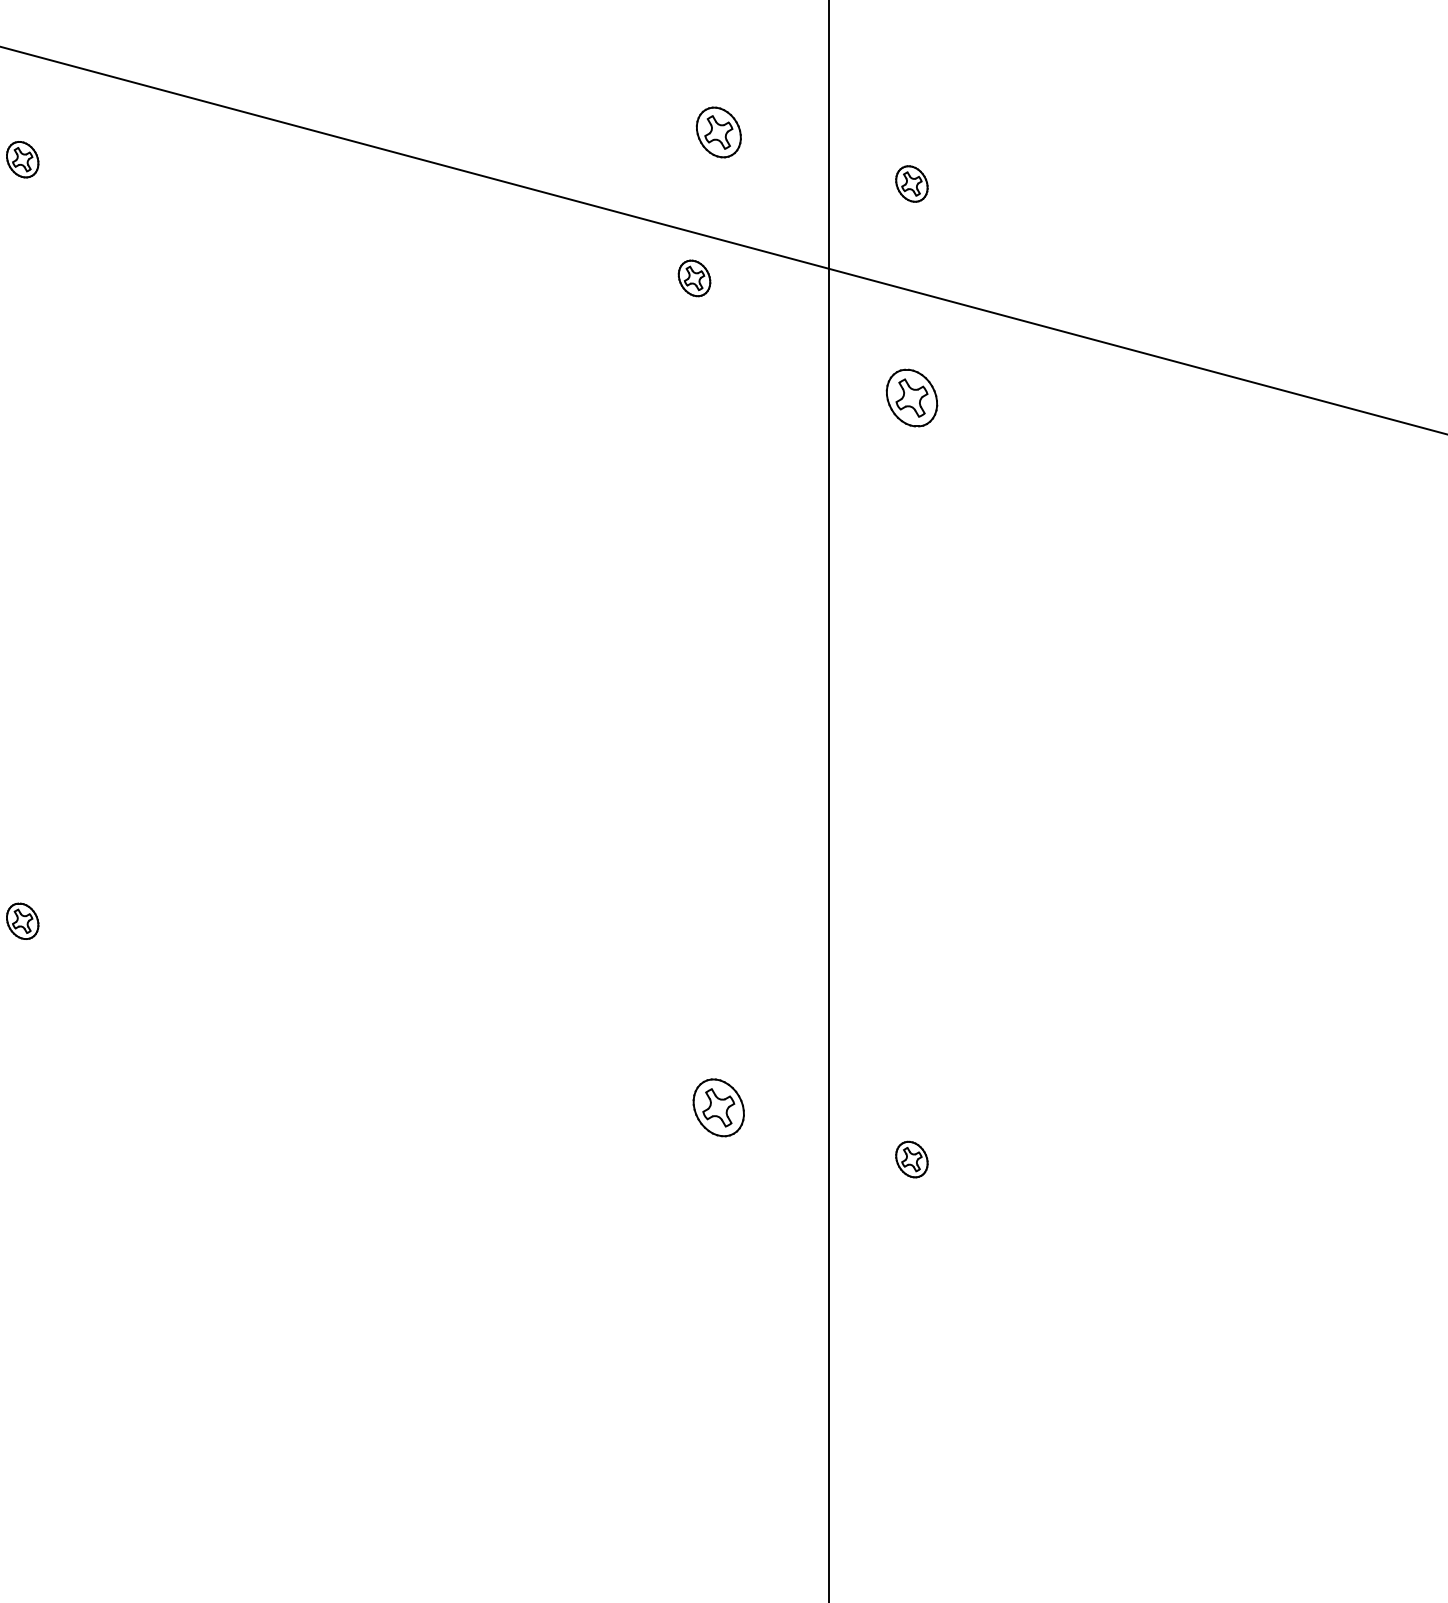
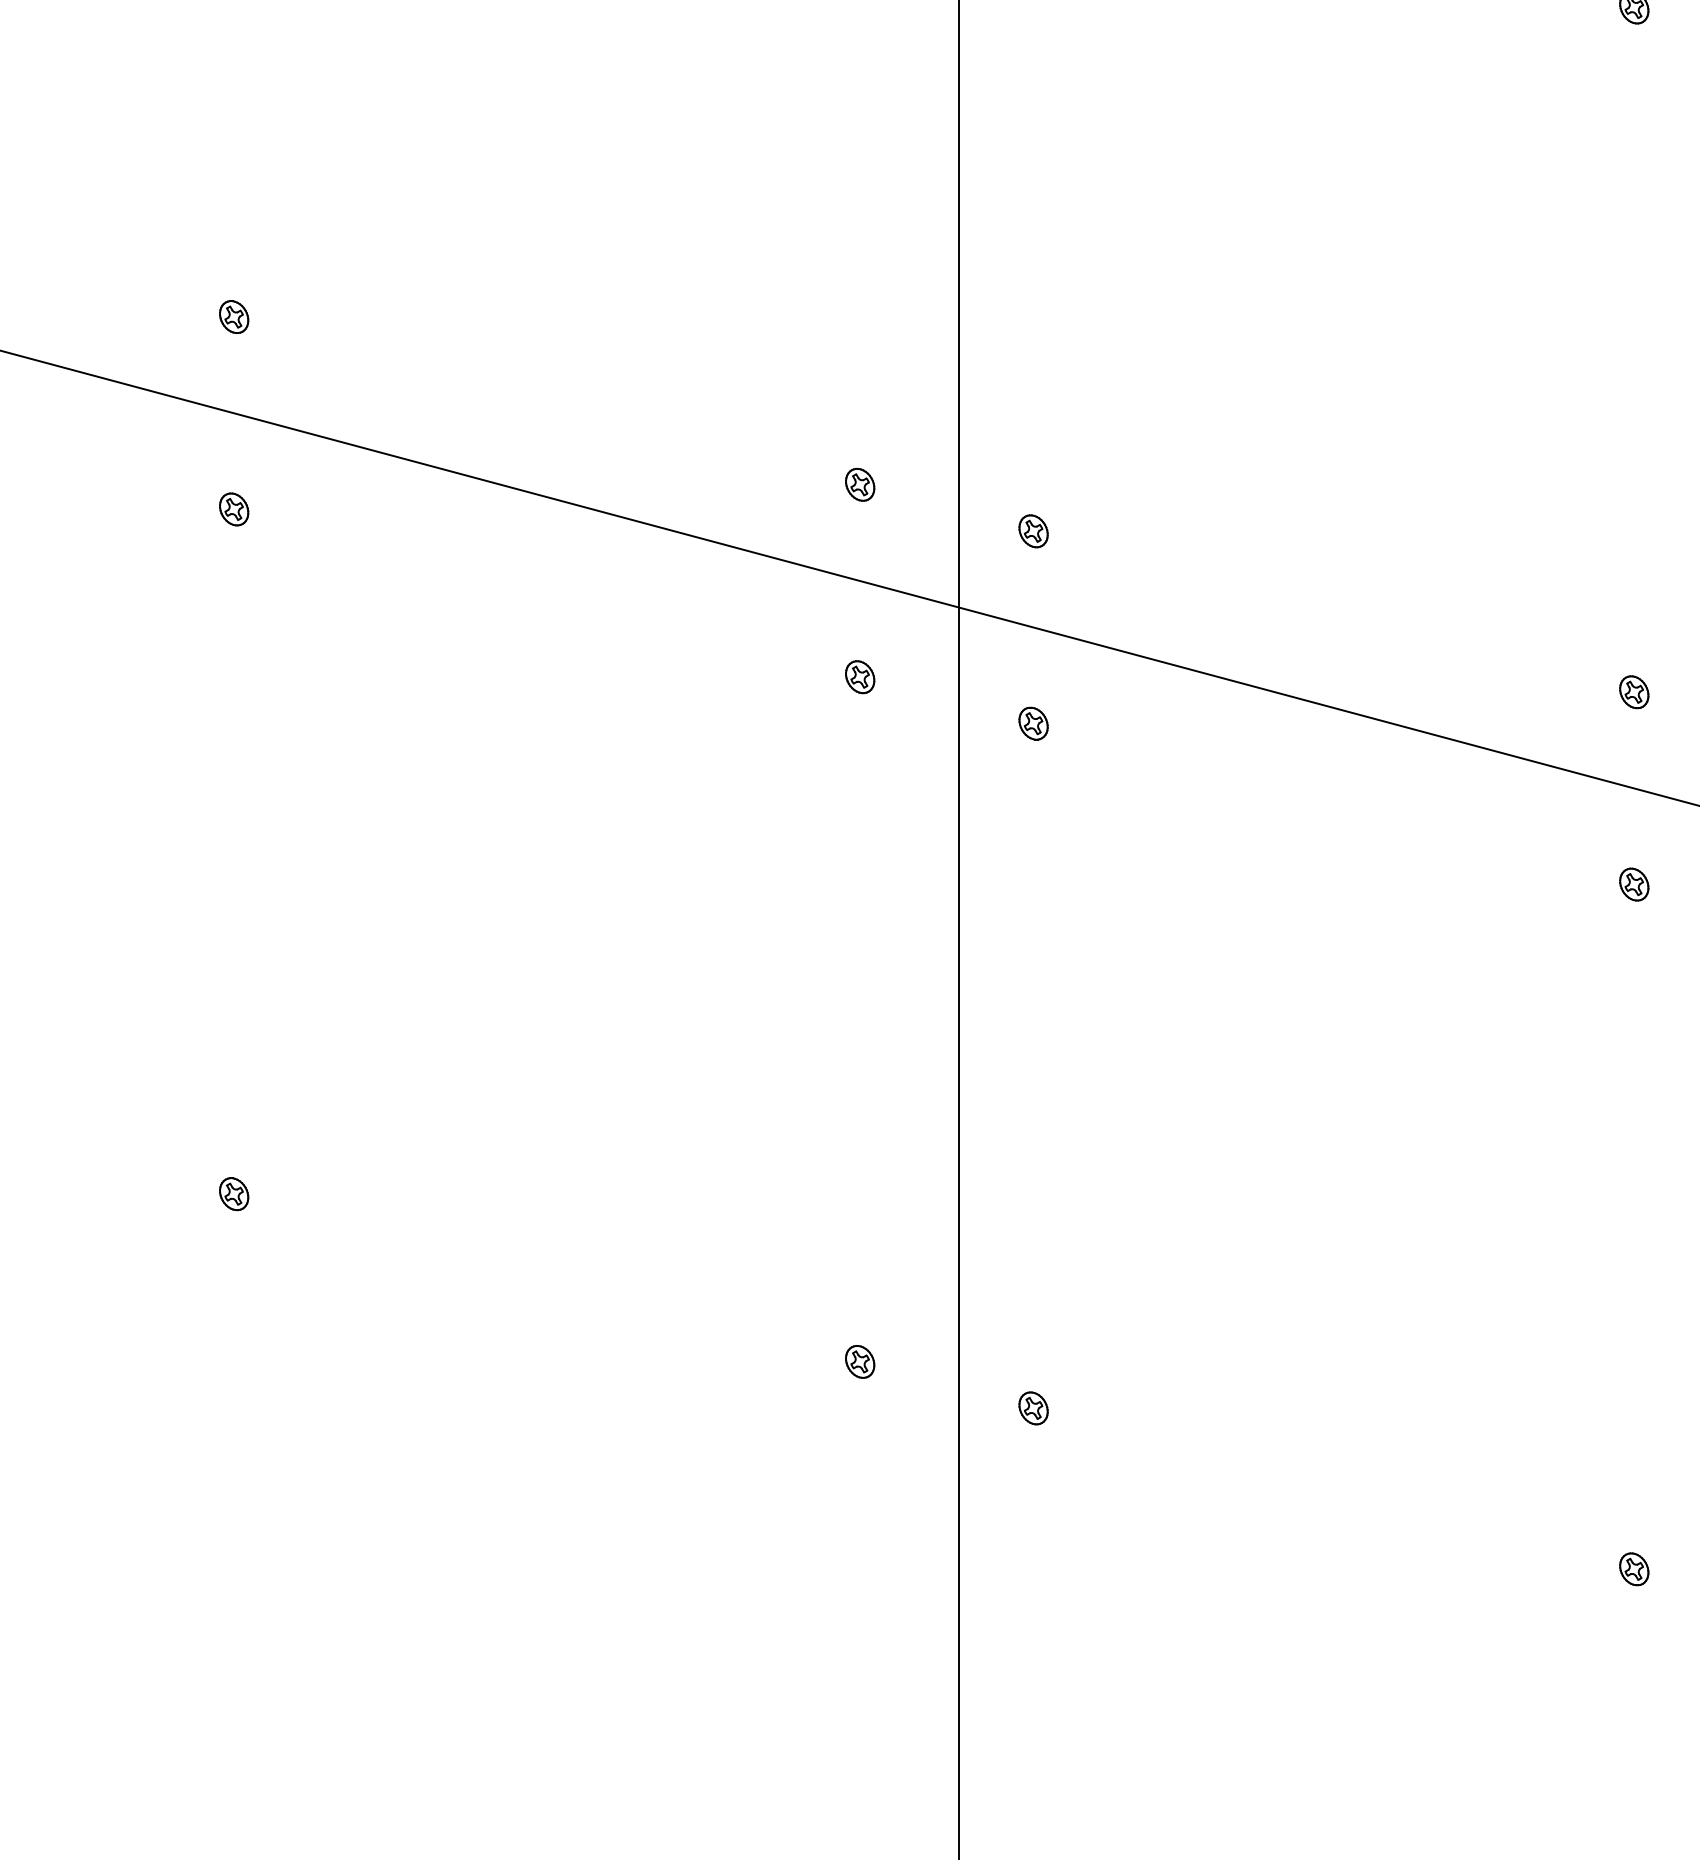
part: (719, 131) -> (860, 484), size x0.71
part: (694, 278) -> (860, 677), moved
part: (911, 397) -> (1033, 723), size x0.62
part: (719, 1107) -> (860, 1361), size x0.62

